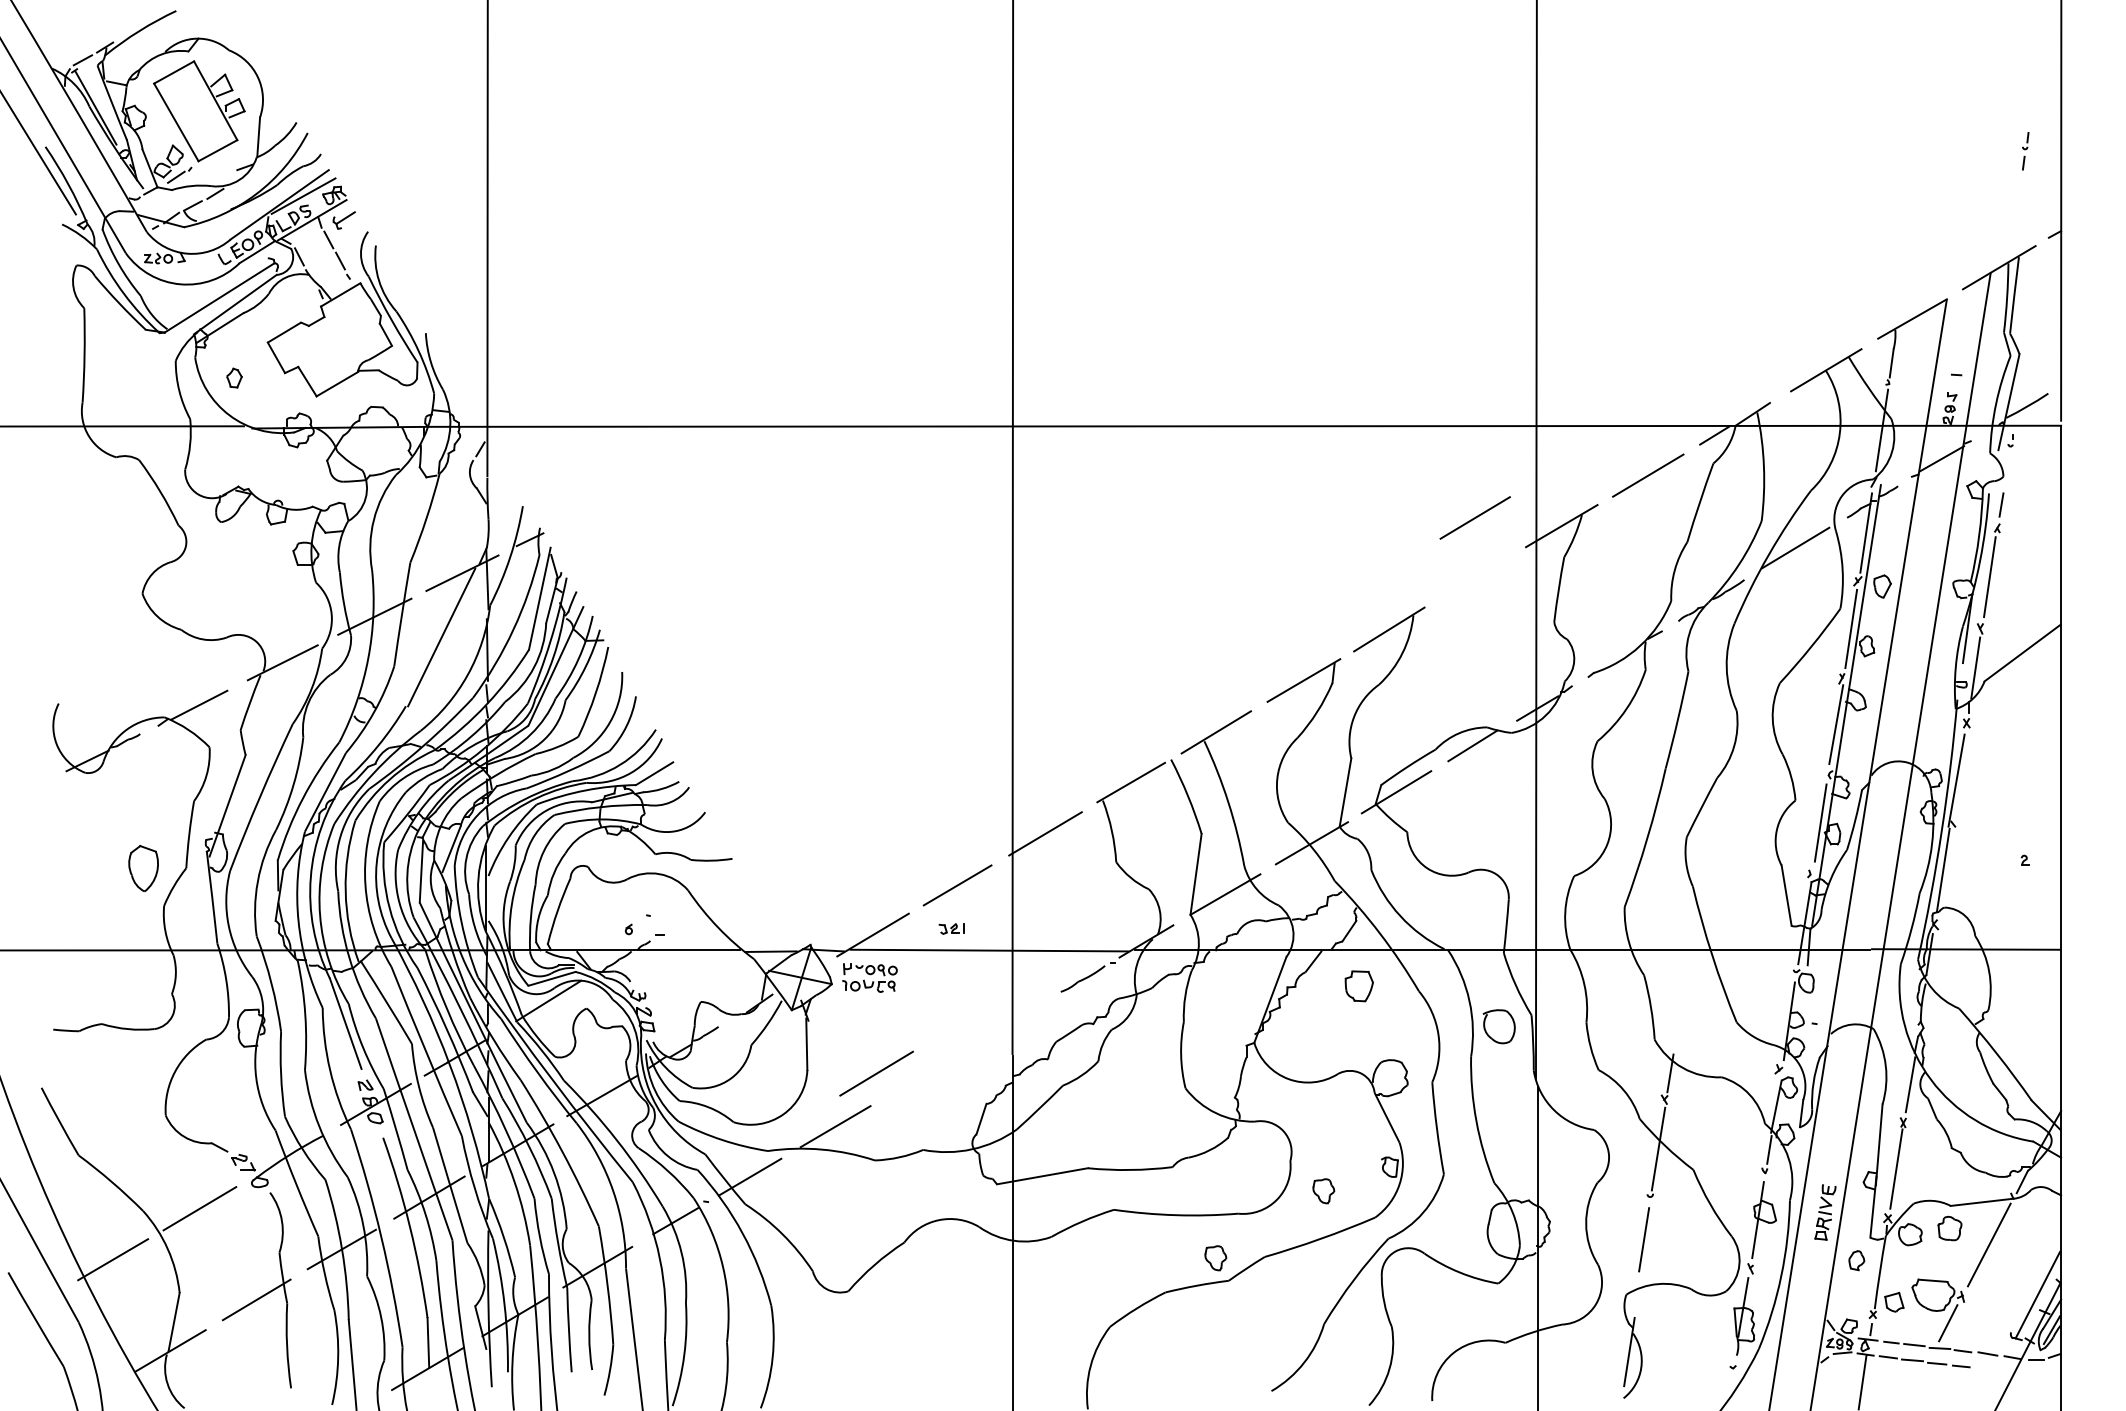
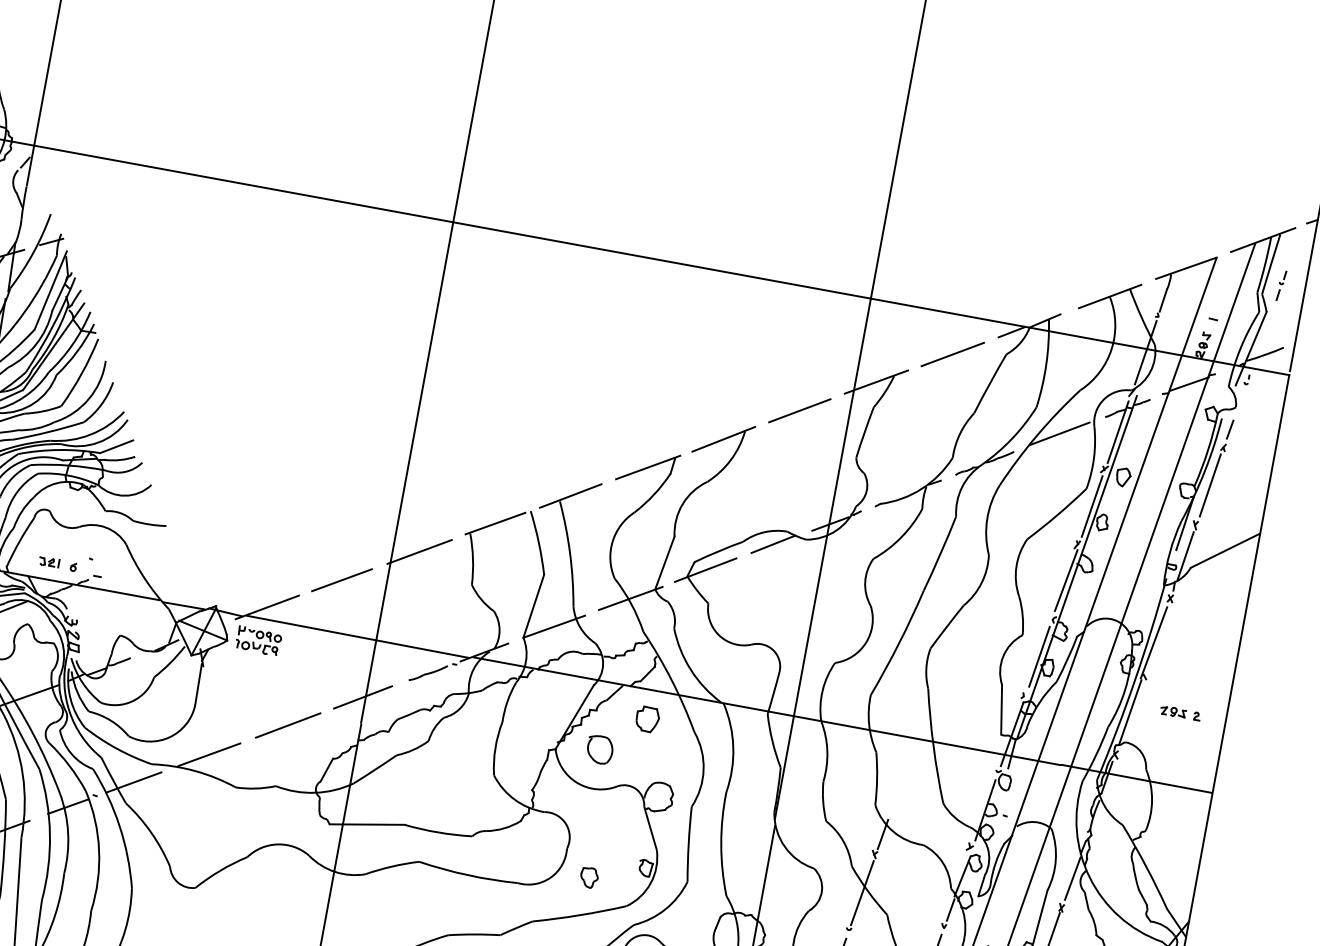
part: (2025, 151) -> (1281, 286), moved
line: (1474, 517) -> (799, 410), moved
part: (1995, 859) -> (1173, 711), added
part: (951, 928) -> (49, 562), moved
line: (1008, 1022) -> (362, 696), added
part: (1498, 1026) -> (599, 749), moved
line: (876, 1073) -> (288, 725), moved
part: (1215, 1258) -> (493, 915), removed

